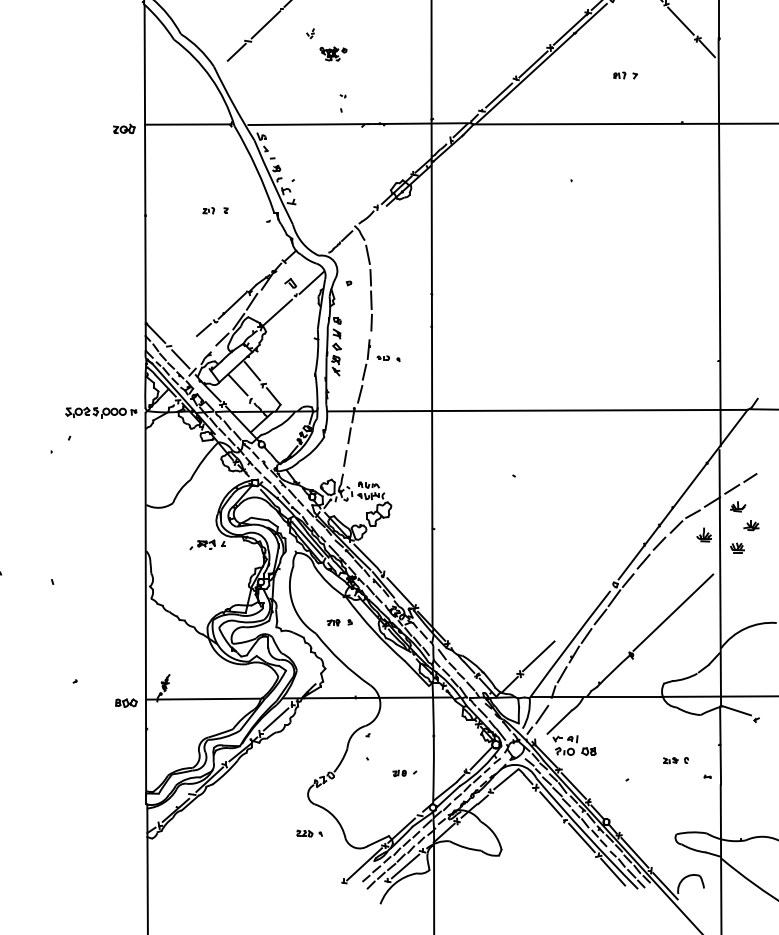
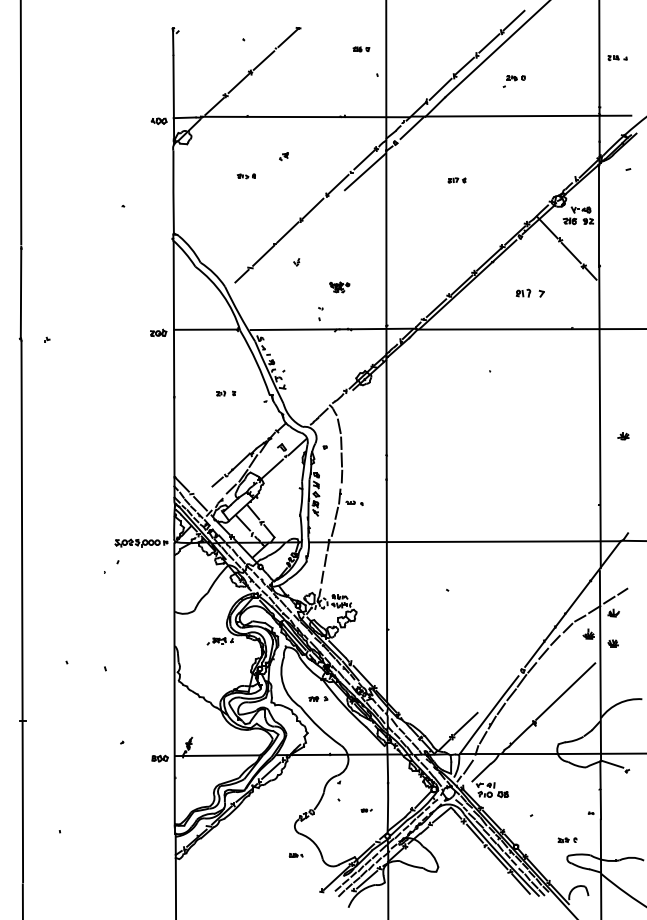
part: (333, 54) -> (339, 287), moved
part: (624, 75) -> (529, 293), size x1.6
part: (751, 526) -> (623, 436), moved
part: (675, 760) -> (567, 840), moved
part: (404, 773) -> (366, 810), size x0.6
part: (310, 833) -> (296, 855), size x0.7

